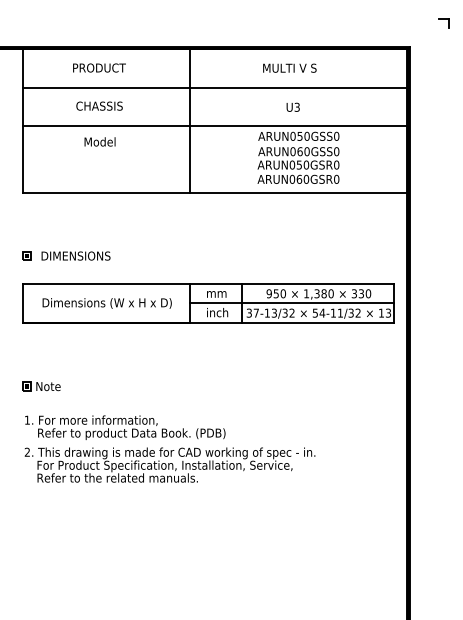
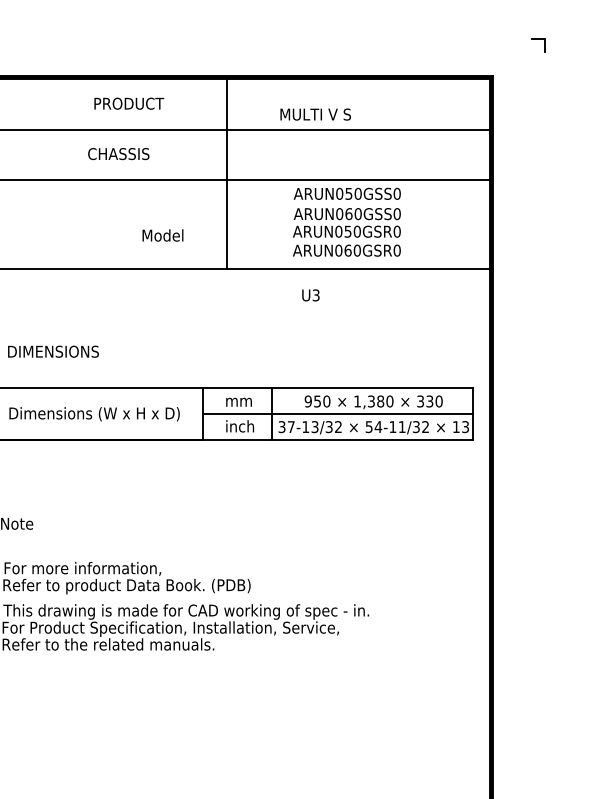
text: (99, 67) -> (129, 103), moved
text: (289, 67) -> (315, 113), moved
text: (99, 105) -> (118, 153), moved
text: (292, 106) -> (309, 294), moved
line: (189, 120) -> (226, 172), moved
text: (99, 141) -> (162, 234), moved

